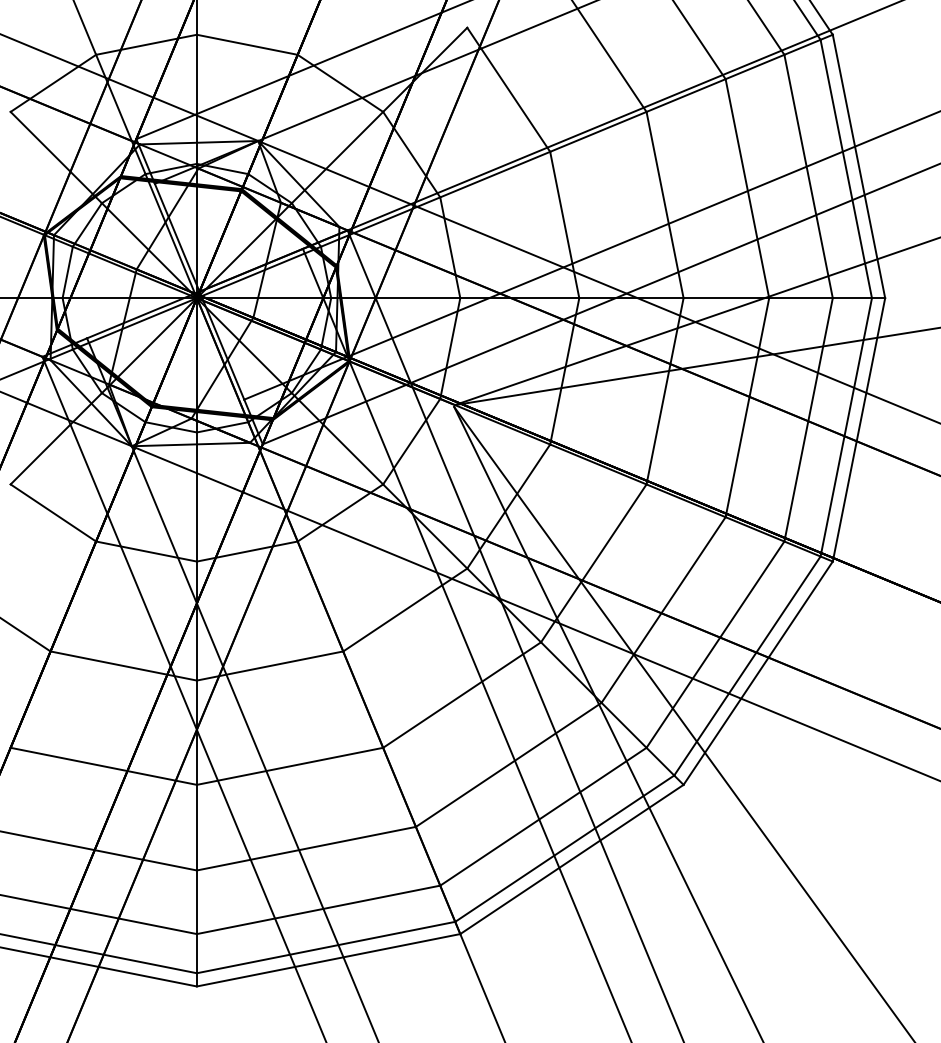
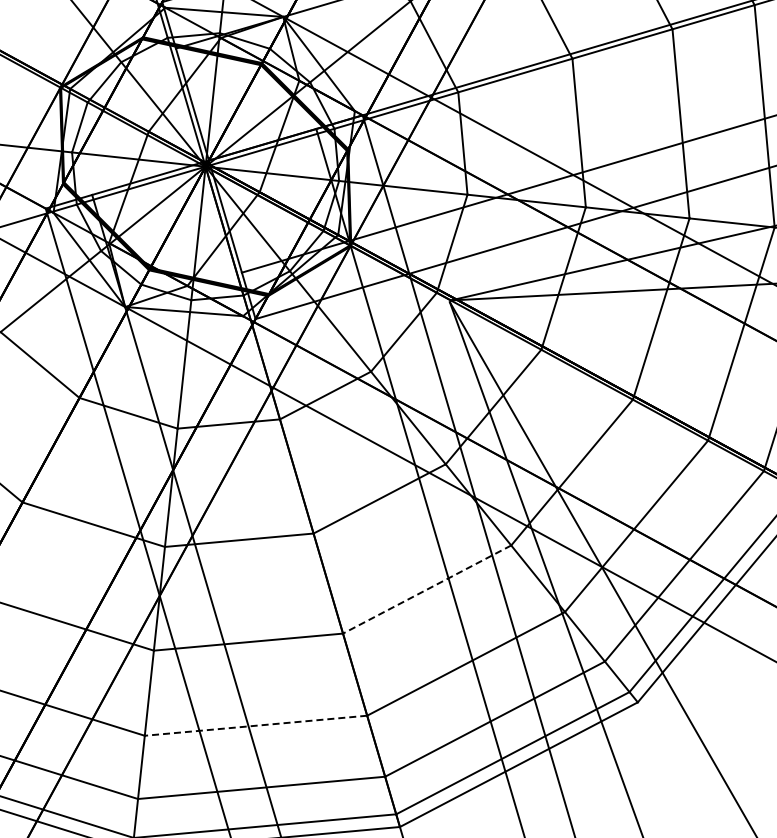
line: (462, 695) -> (427, 590), solid -> dashed
line: (306, 848) -> (256, 725), solid -> dashed

